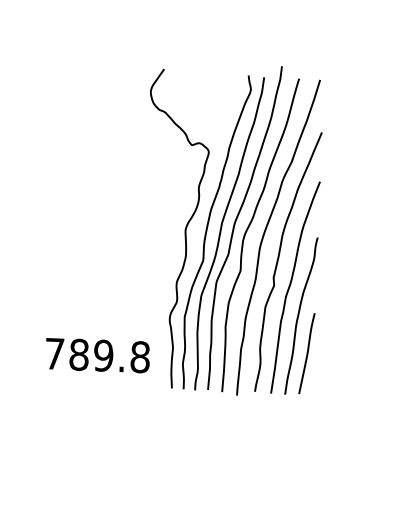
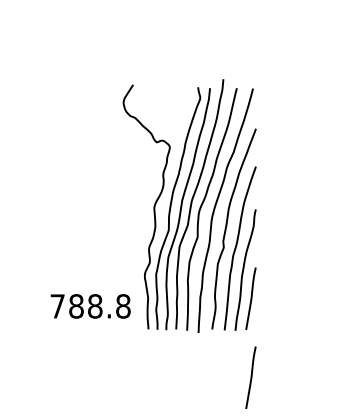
text: (102, 355) -> (94, 306), 789.8 -> 788.8
line: (302, 456) -> (250, 377), added

